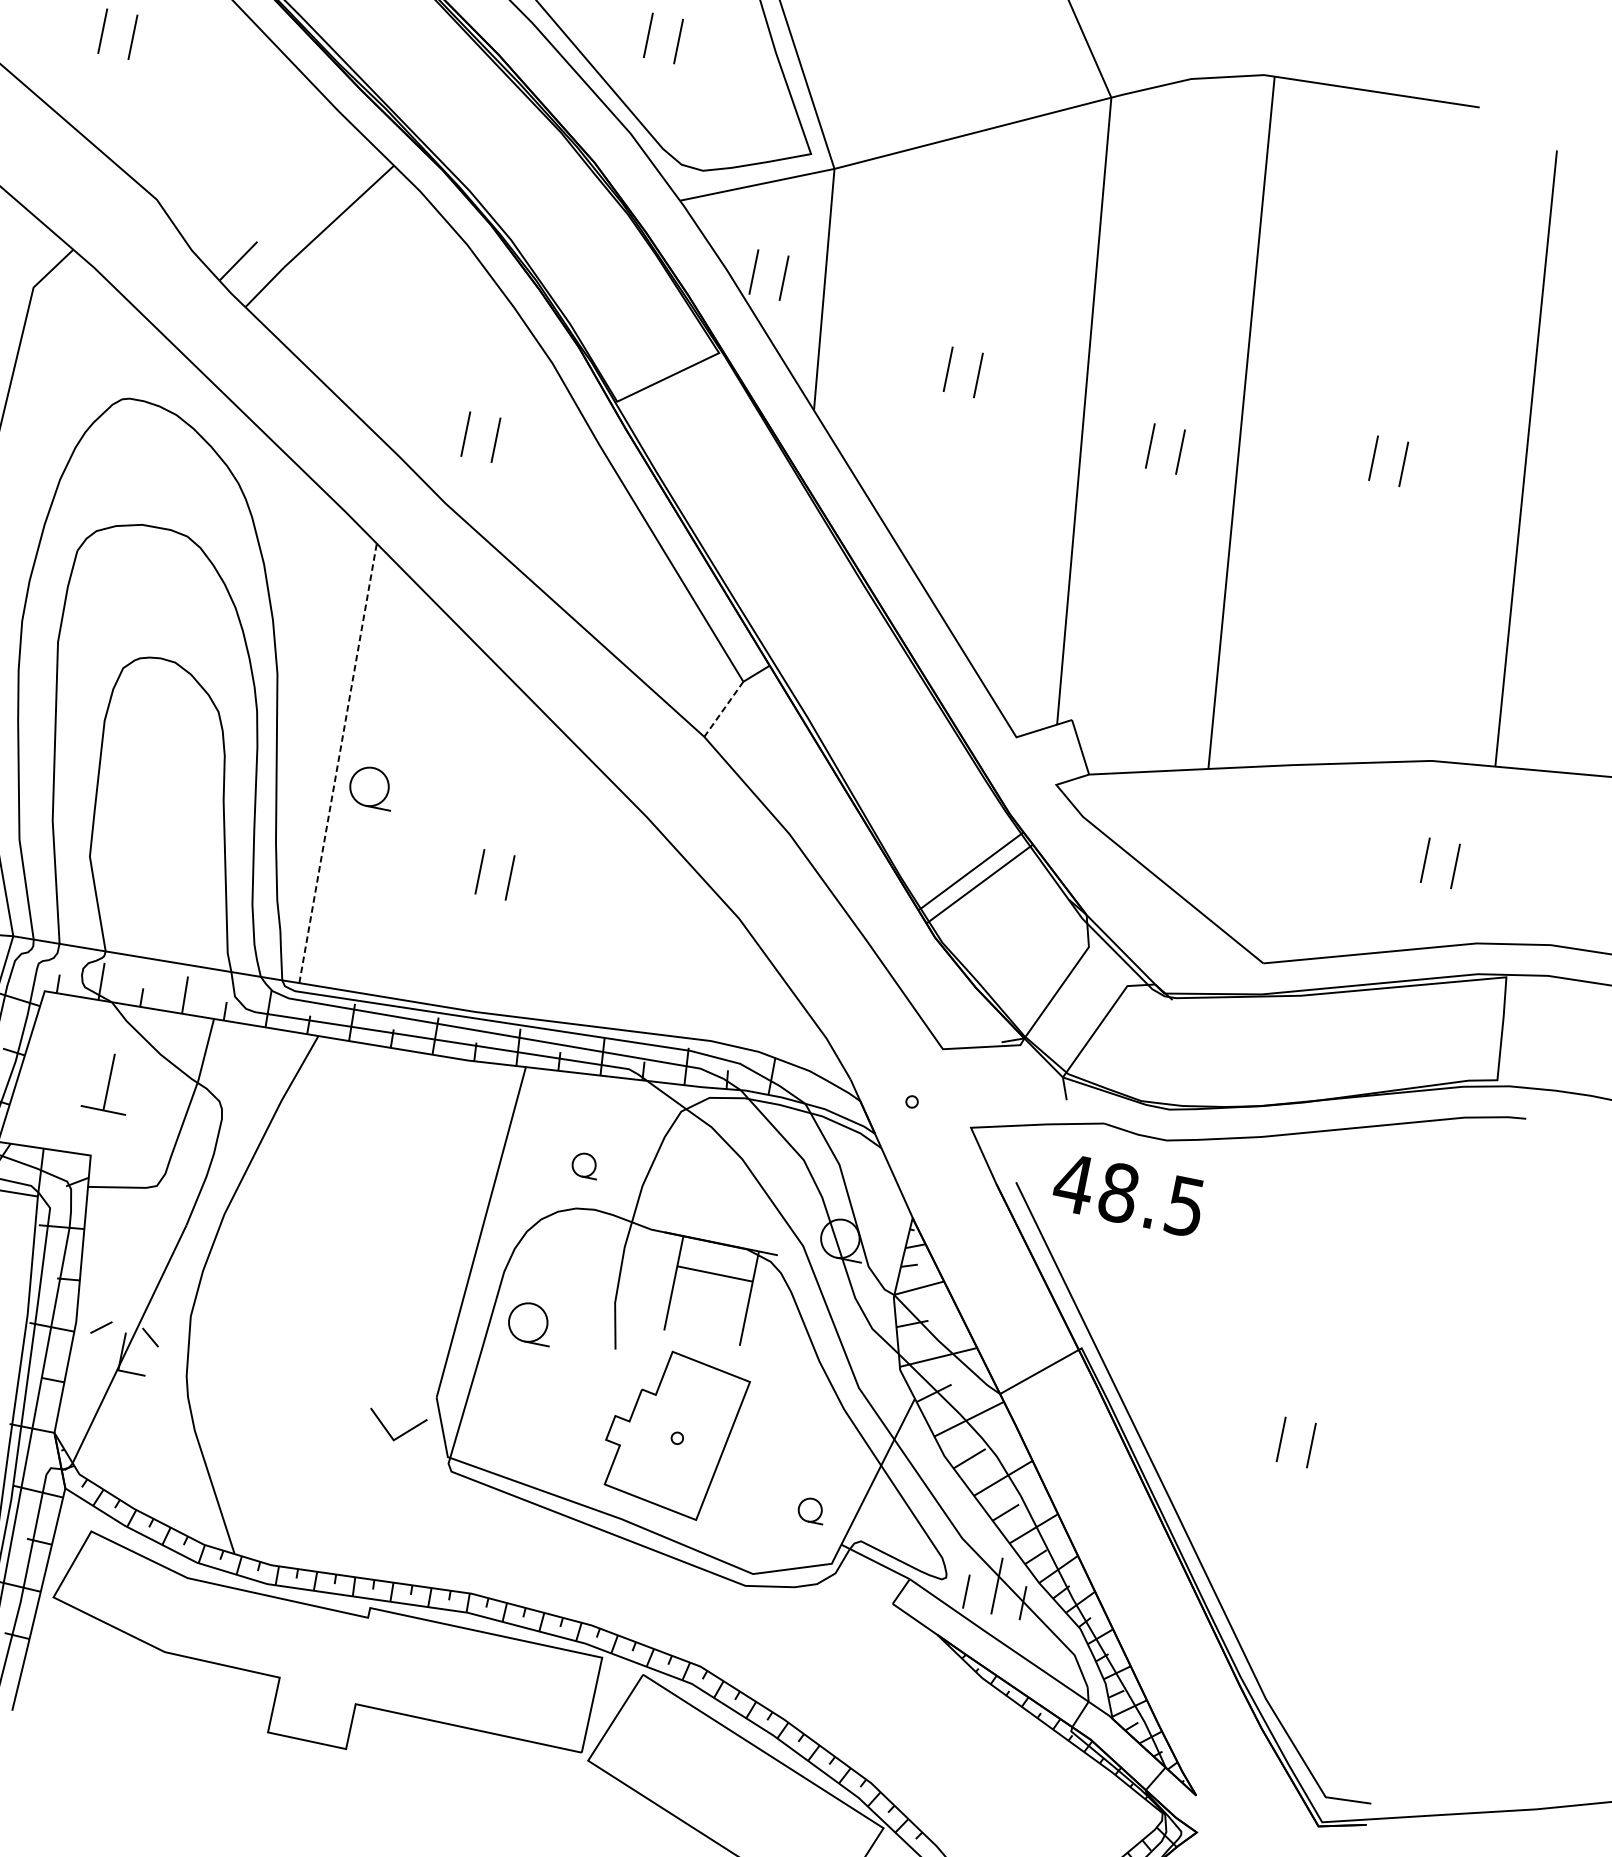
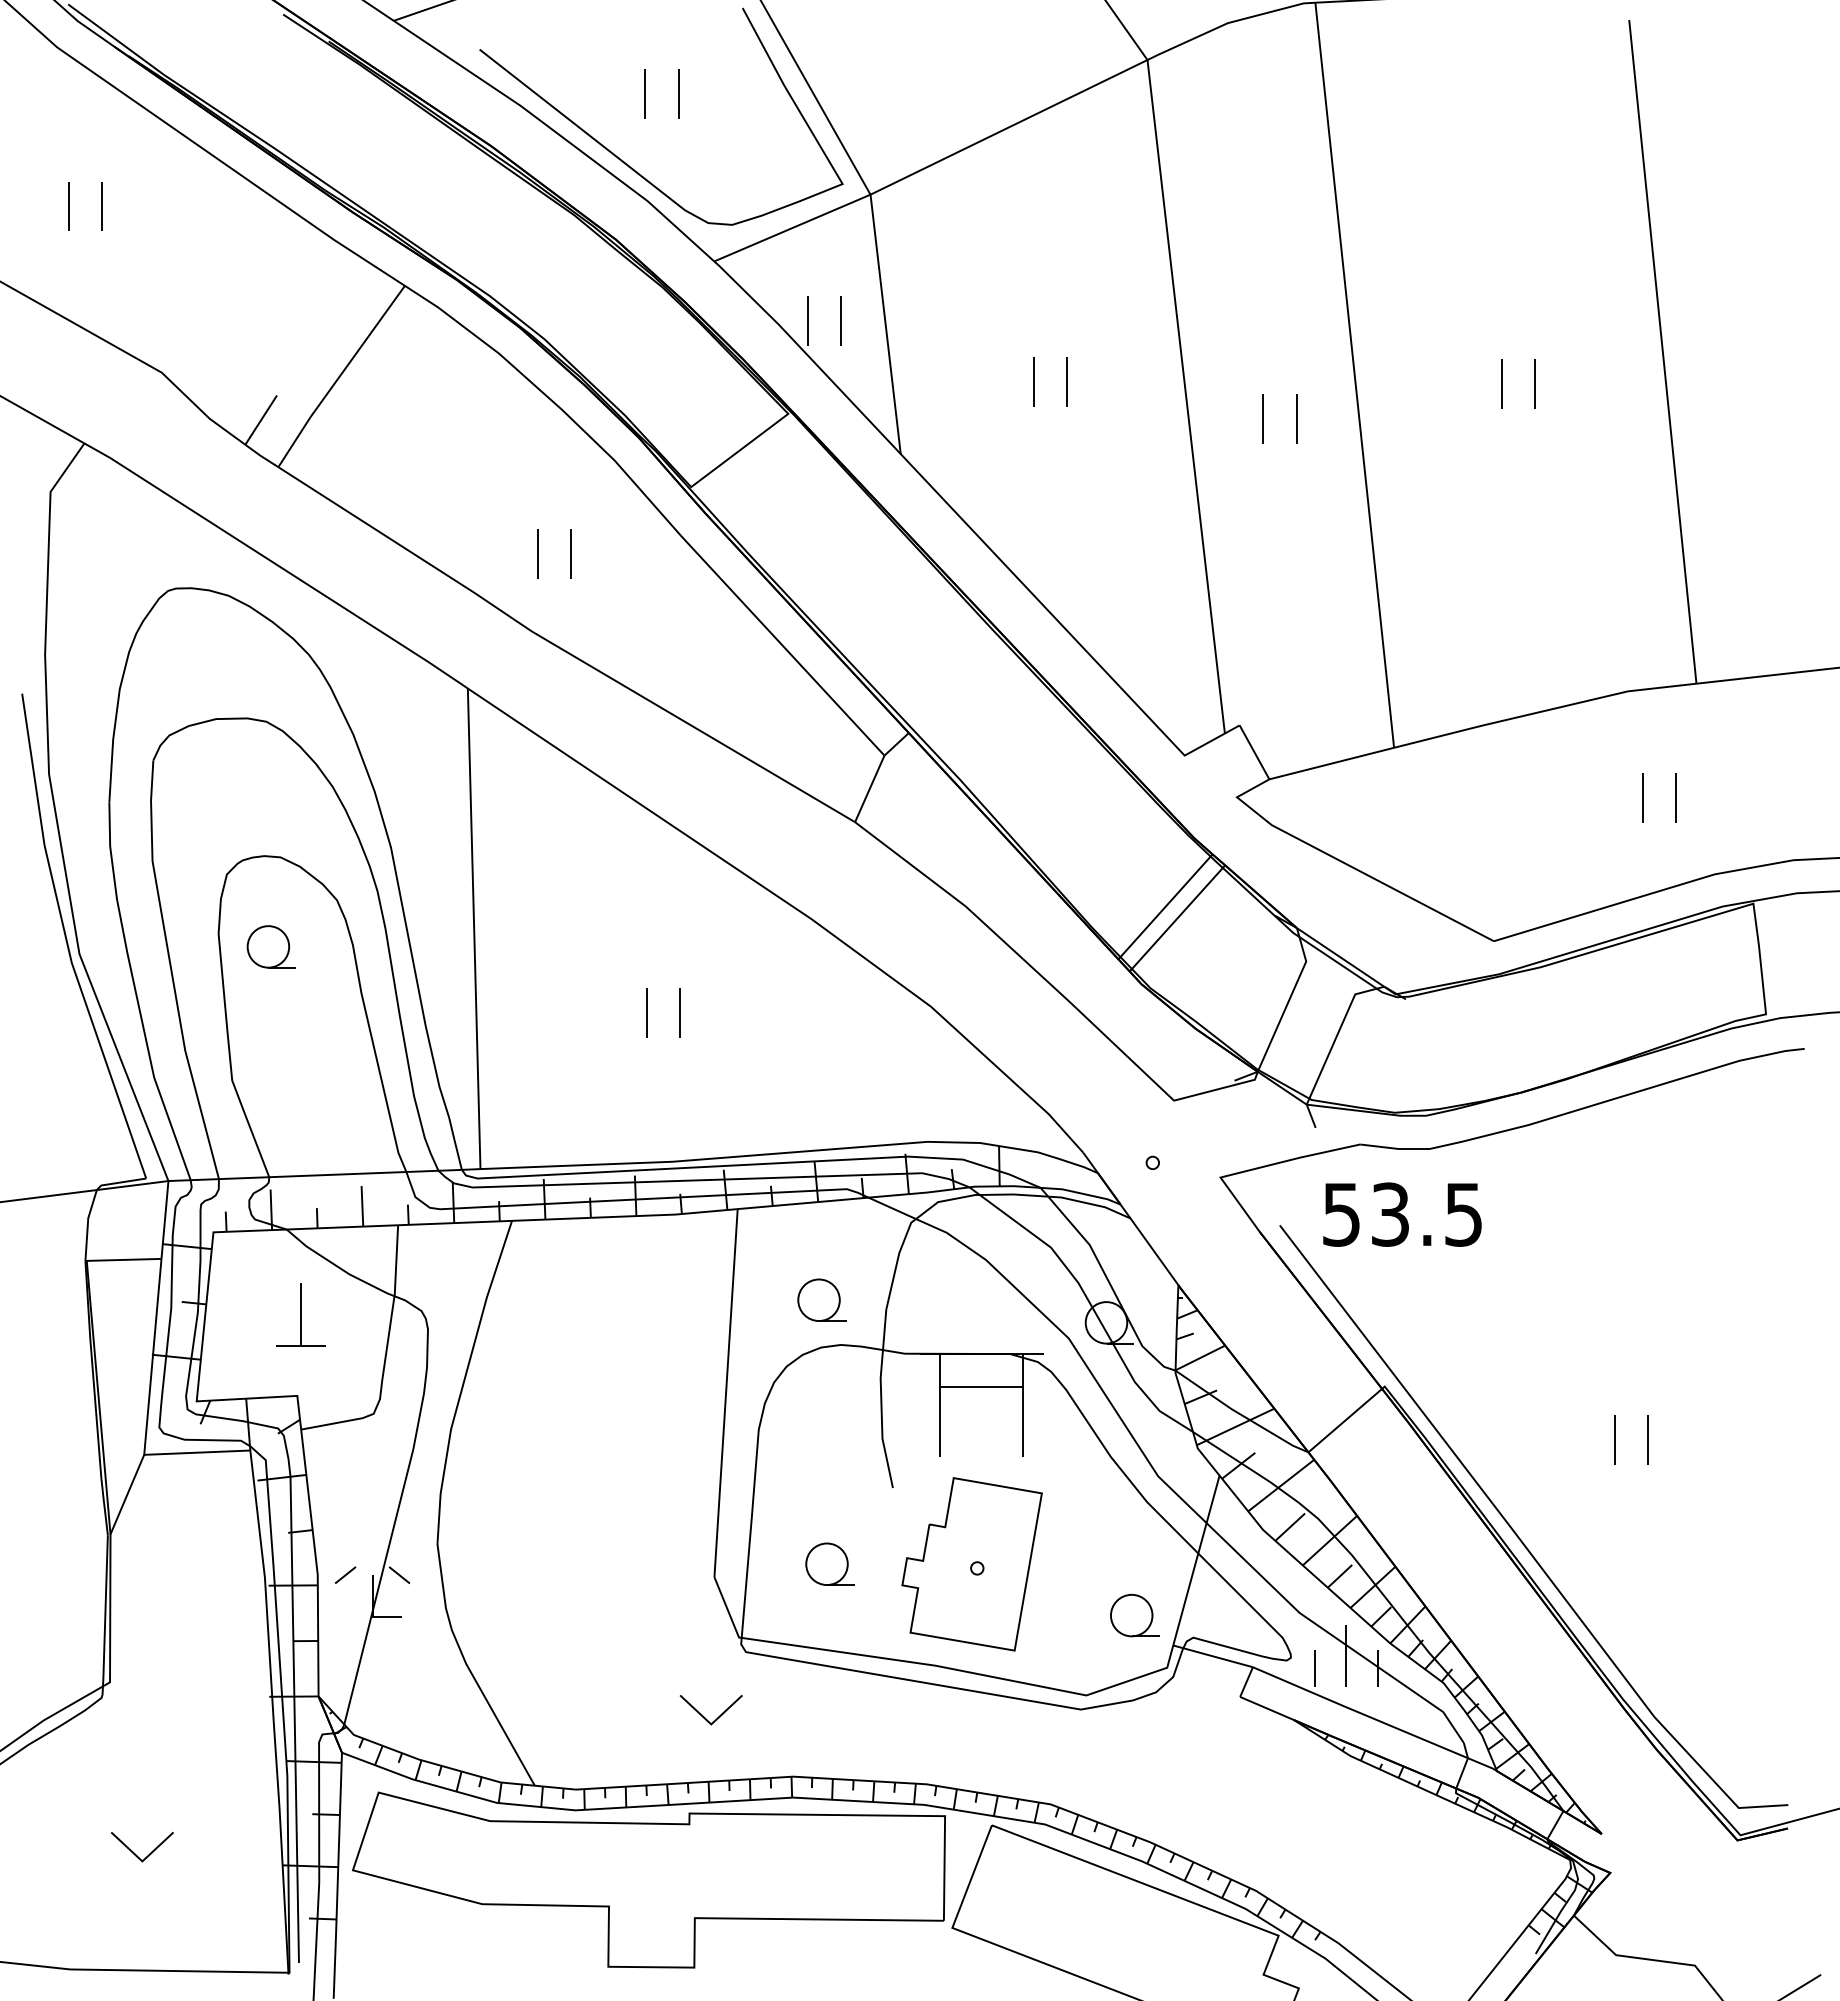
line: (723, 709) -> (869, 789), dashed -> solid
line: (338, 763) -> (474, 928), dashed -> solid
part: (371, 786) -> (270, 946), moved
part: (585, 1164) -> (821, 1299), size x1.67
text: (1096, 1188) -> (1365, 1214), 48.5 -> 53.5
part: (530, 1322) -> (829, 1563), moved
part: (389, 1431) -> (704, 1716), moved
part: (811, 1510) -> (1134, 1615), size x1.67

